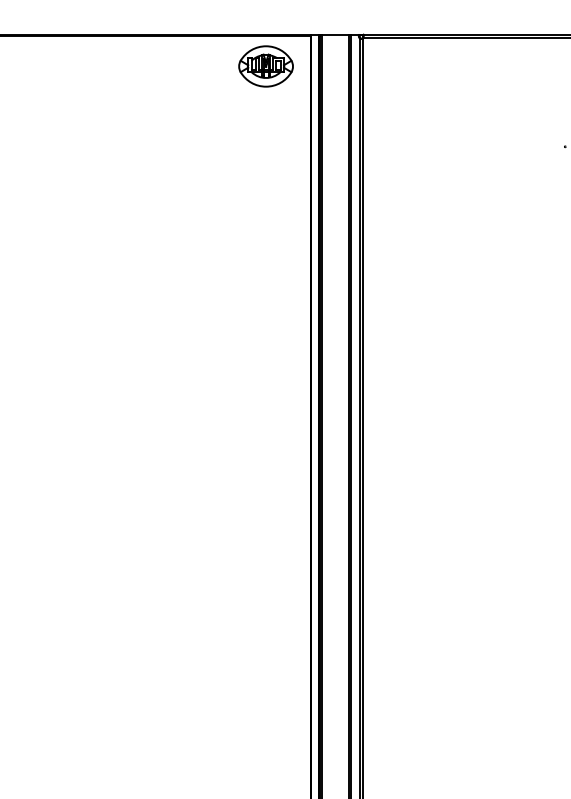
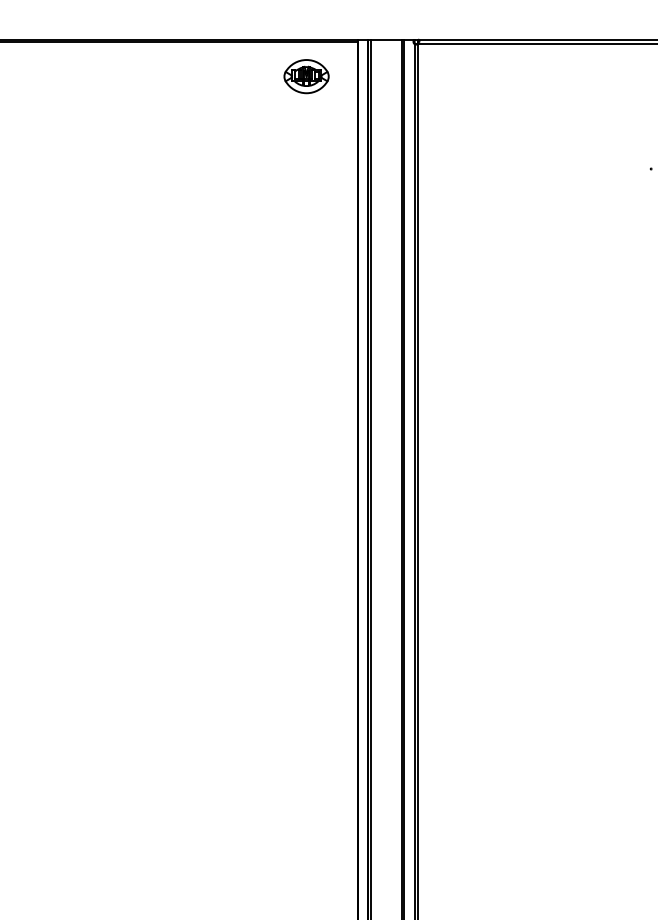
part: (265, 66) -> (306, 76), size x0.71

